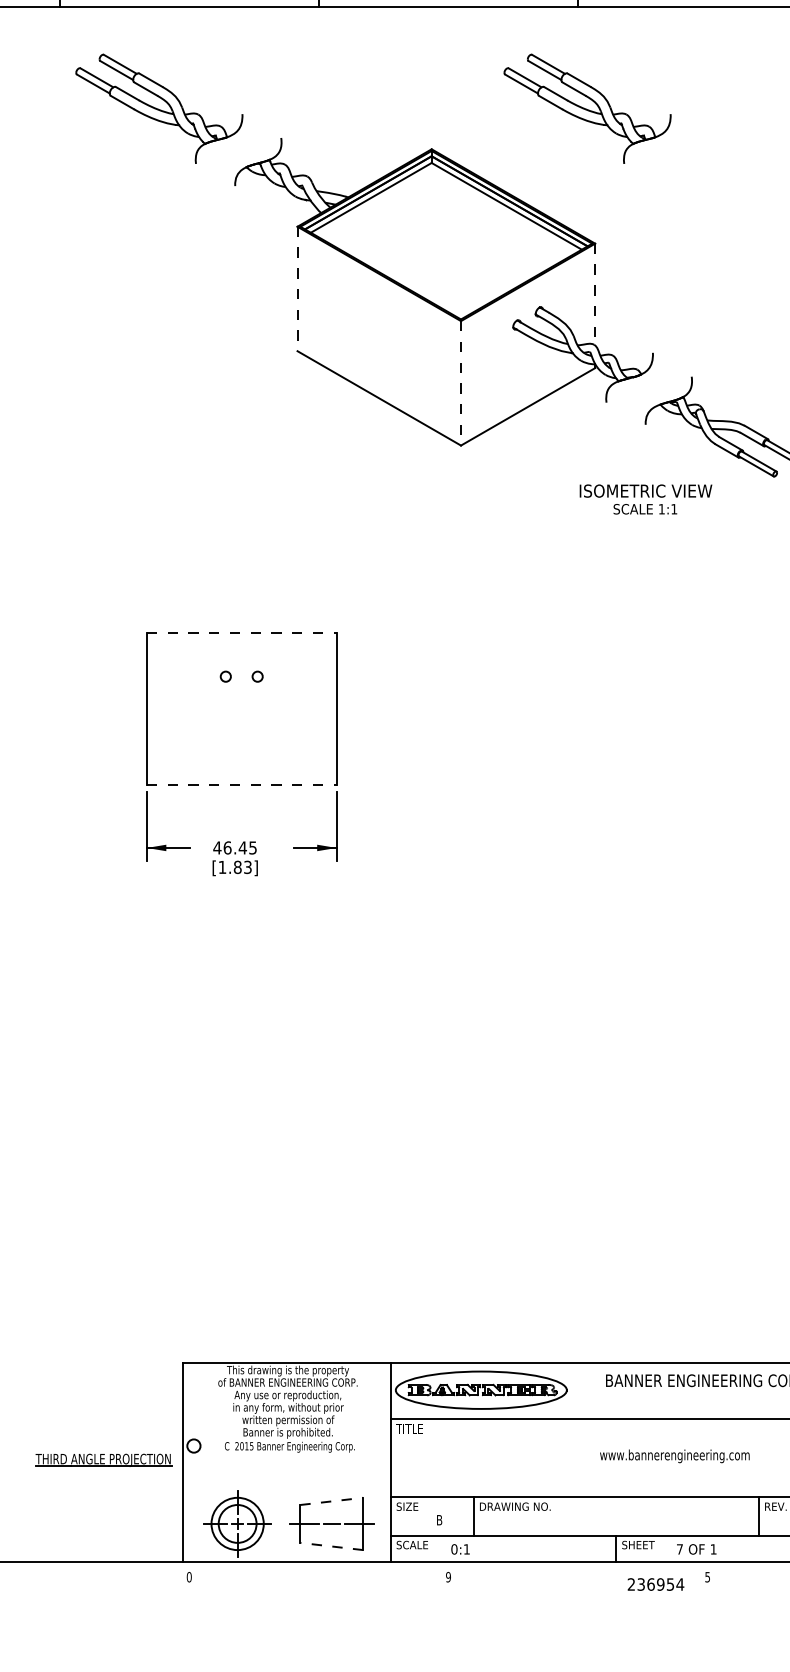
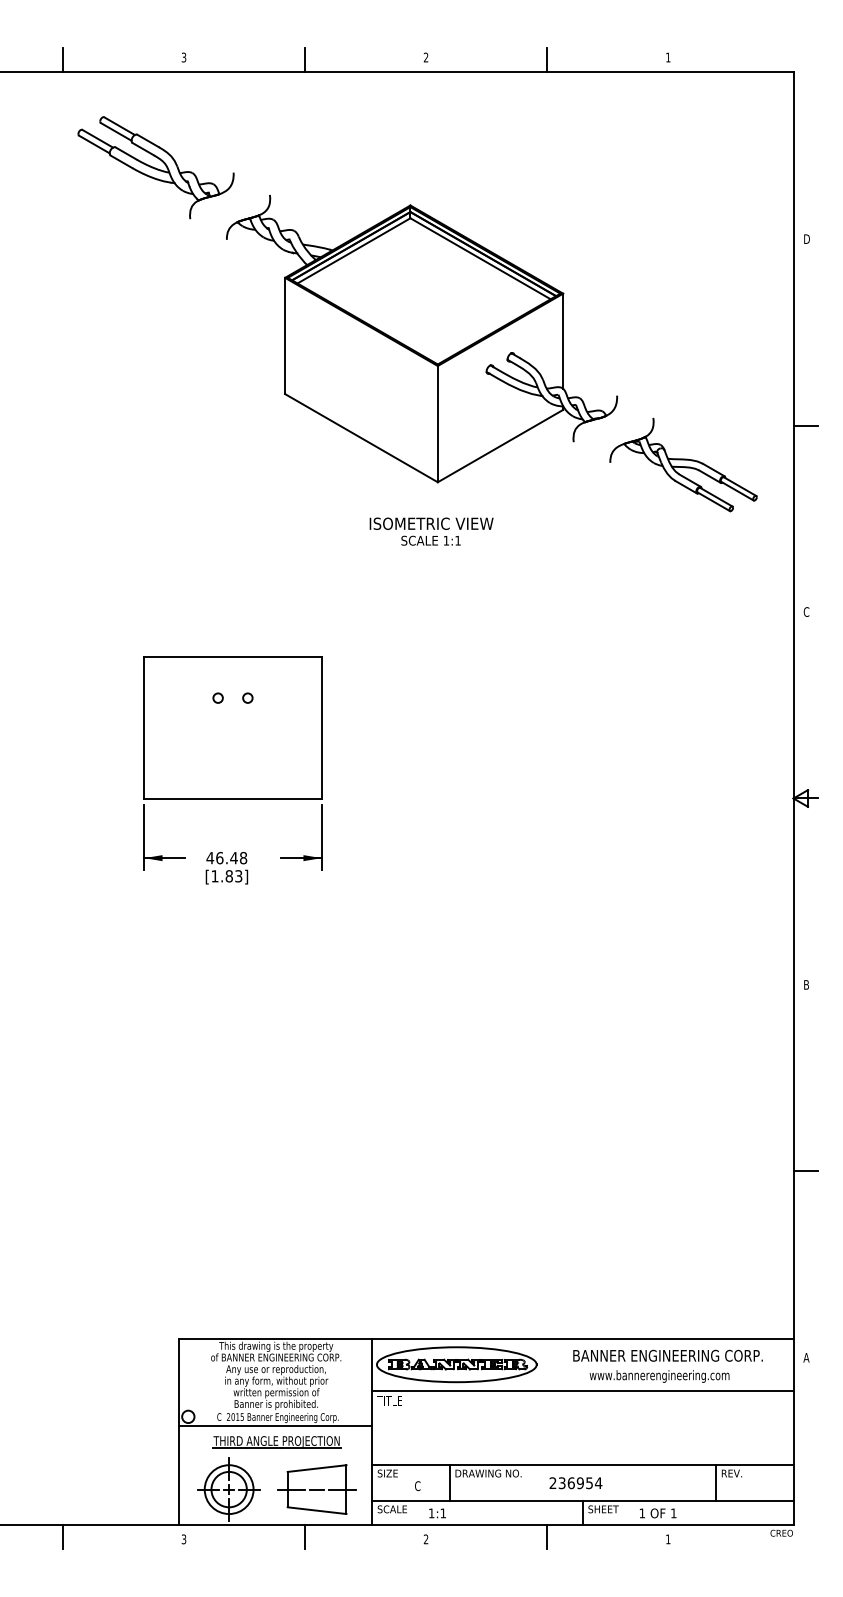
part: (586, 108) -> (555, 167), removed
line: (297, 289) -> (285, 336), dashed -> solid
line: (595, 294) -> (563, 341), dashed -> solid
line: (460, 383) -> (437, 424), dashed -> solid
text: (645, 499) -> (431, 531), moved
line: (242, 633) -> (233, 657), dashed -> solid
line: (242, 785) -> (233, 799), dashed -> solid
text: (252, 847) -> (243, 857), 46.45 -> 46.48
line: (287, 1456) -> (275, 1426), added
text: (674, 1456) -> (659, 1376), moved
part: (103, 1460) -> (276, 1442), moved
line: (332, 1501) -> (317, 1468), dashed -> solid
text: (439, 1520) -> (417, 1486), B -> C
line: (332, 1546) -> (317, 1510), dashed -> solid
text: (454, 1549) -> (431, 1513), 0:1 -> 1:1
text: (679, 1549) -> (641, 1513), 7 -> 1
line: (59, 1574) -> (62, 1536), added
line: (319, 1574) -> (305, 1536), added
line: (578, 1574) -> (547, 1536), added
text: (188, 1577) -> (183, 1539), 0 -> 3
text: (447, 1577) -> (425, 1539), 9 -> 2
text: (707, 1577) -> (668, 1539), 5 -> 1
text: (655, 1584) -> (575, 1483), moved

